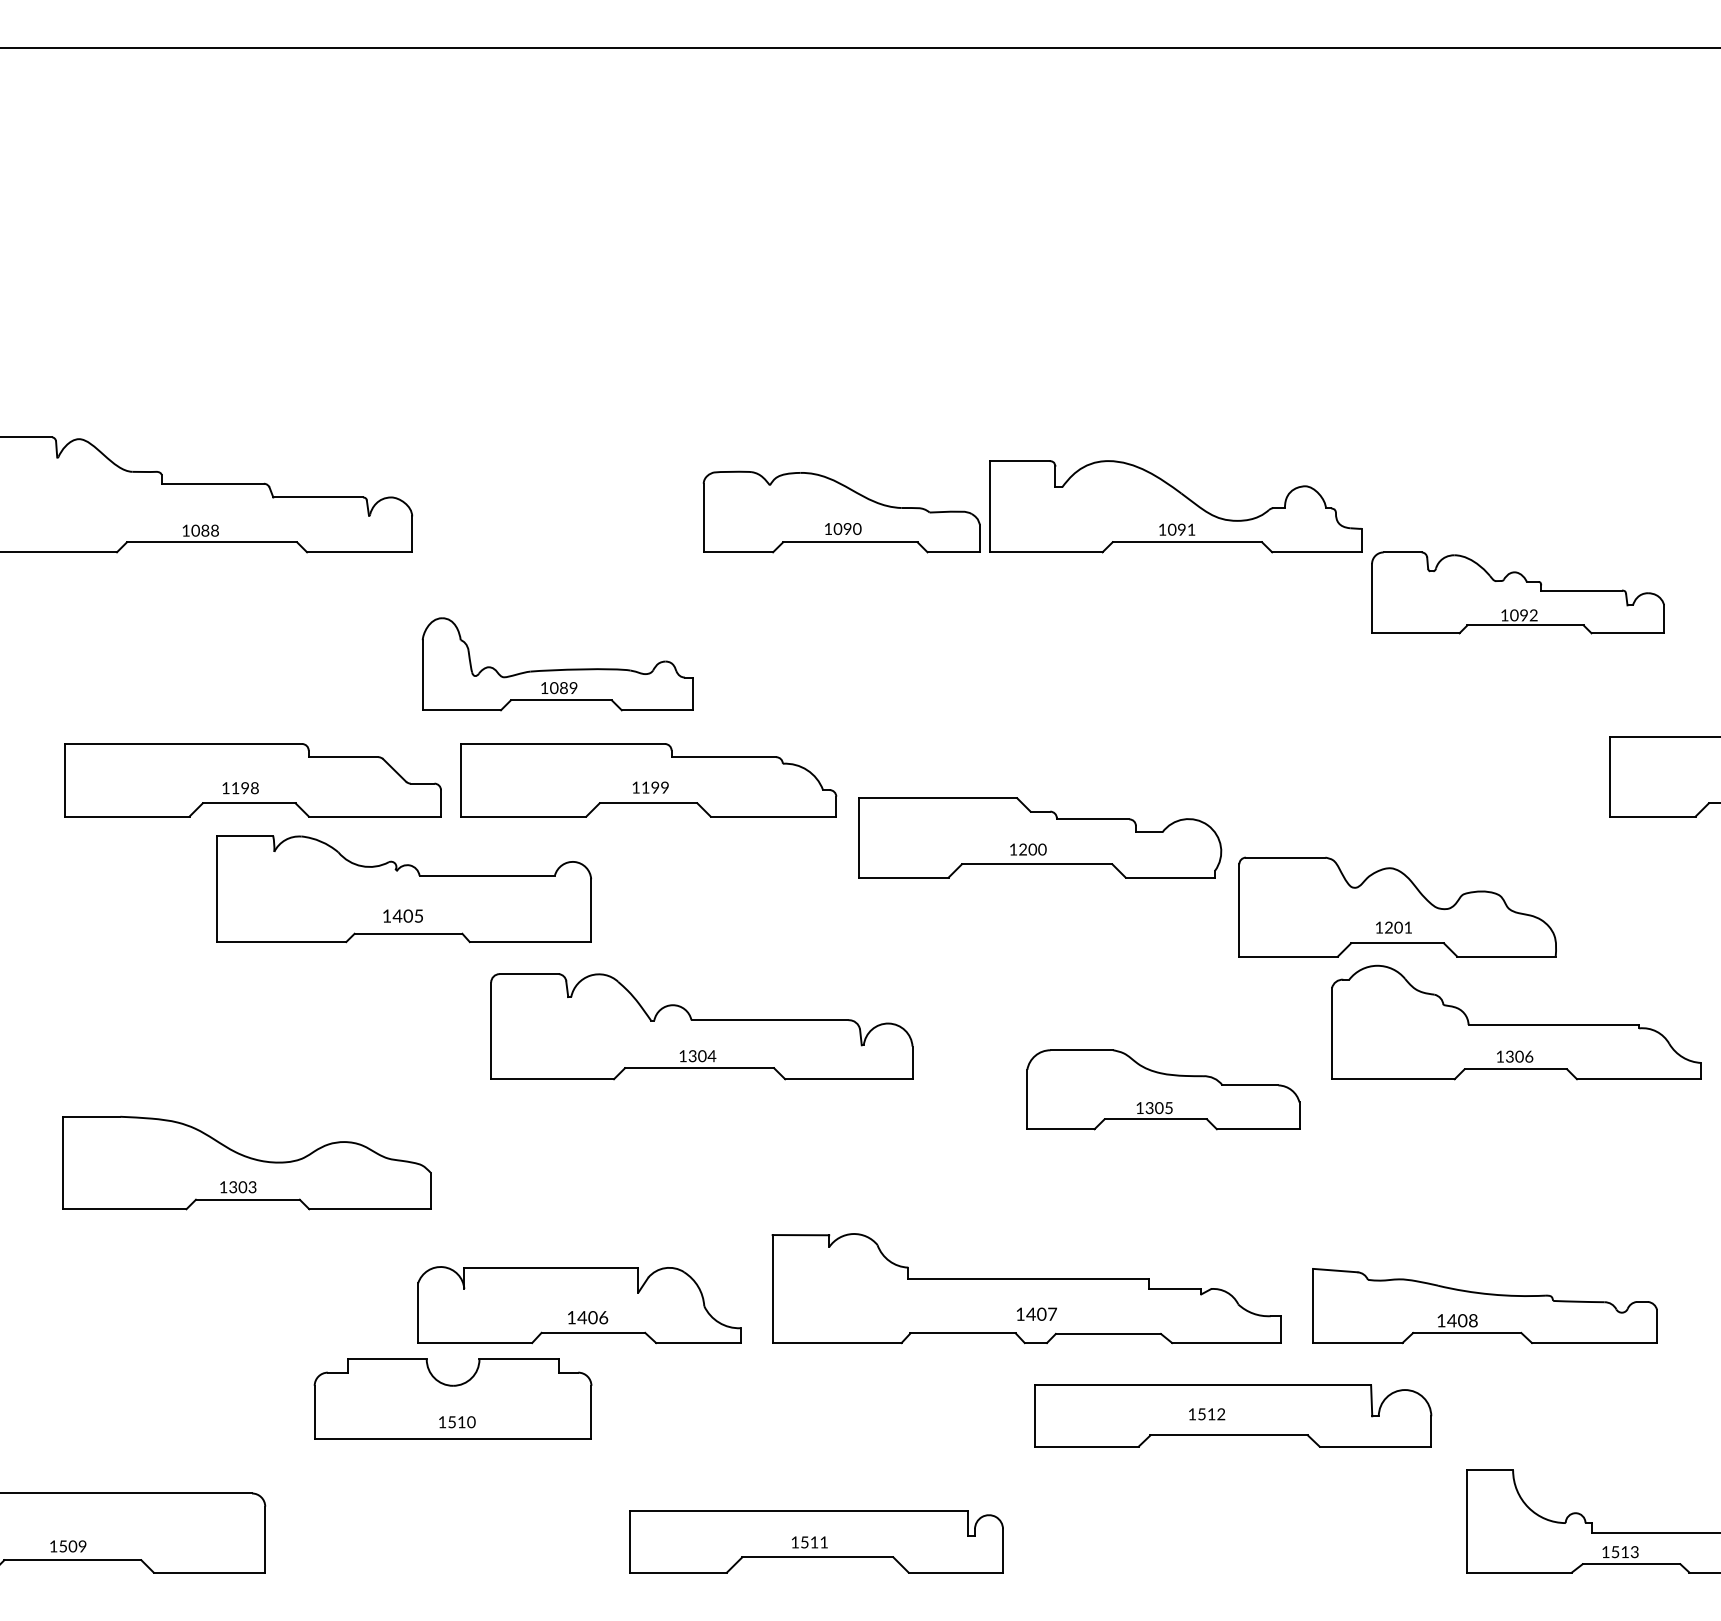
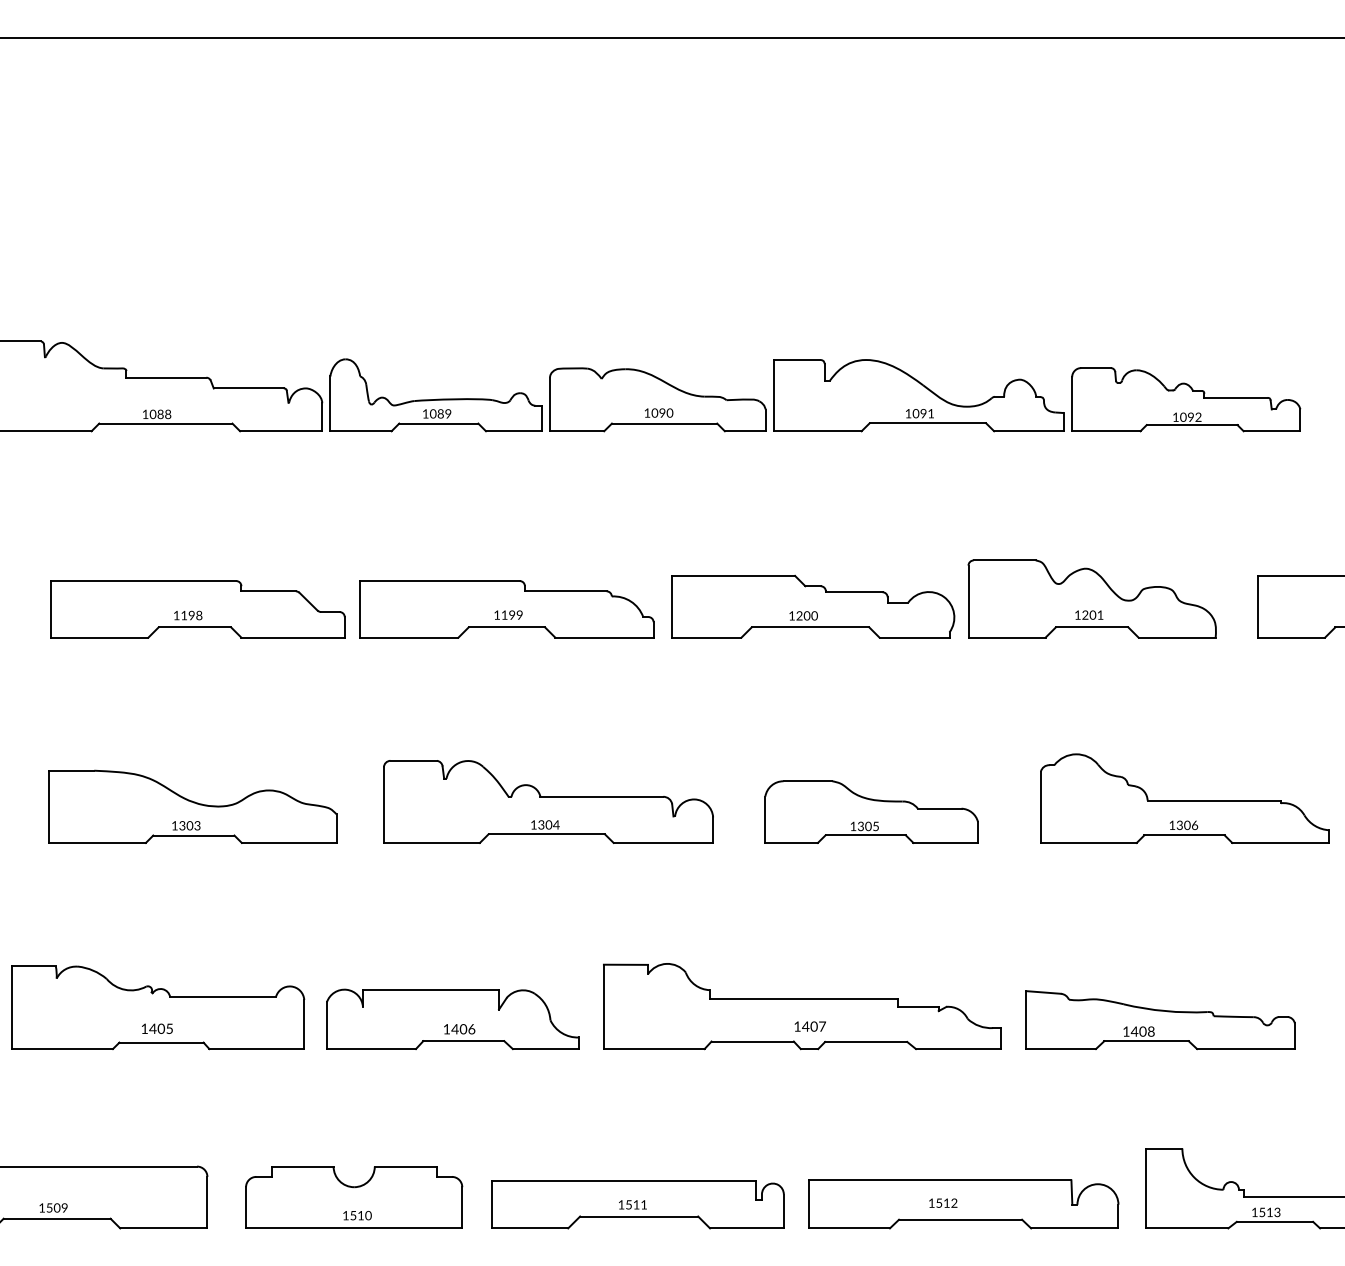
part: (1517, 592) -> (1185, 399), moved
part: (557, 664) -> (435, 395), moved
part: (1040, 837) -> (813, 606), moved
part: (403, 889) -> (157, 1008), moved
part: (1397, 906) -> (1092, 598), moved
part: (1163, 1089) -> (871, 811), moved
part: (246, 1162) -> (192, 806), moved
part: (452, 1398) -> (353, 1197), moved
part: (1233, 1415) -> (963, 1204), moved

